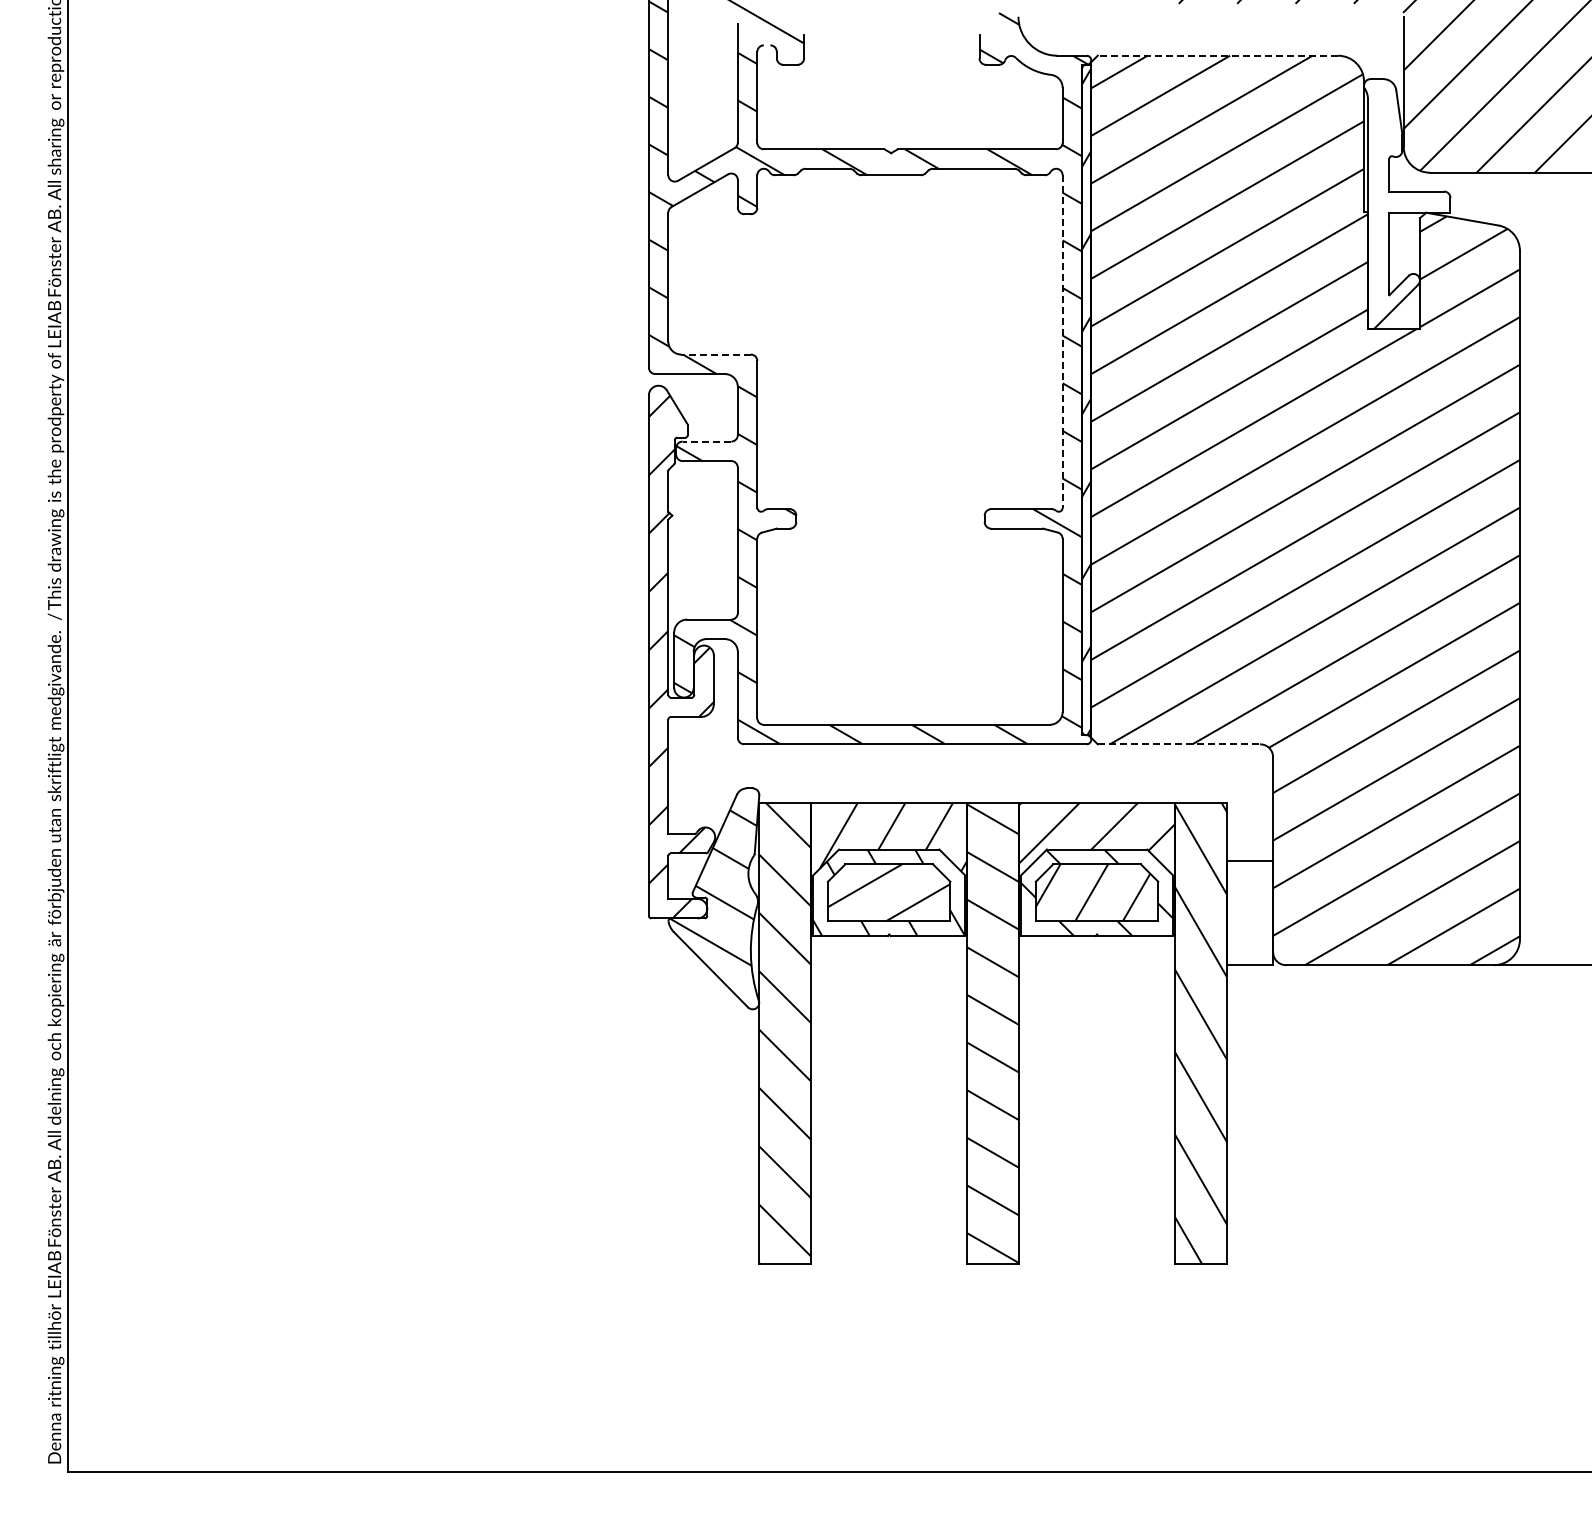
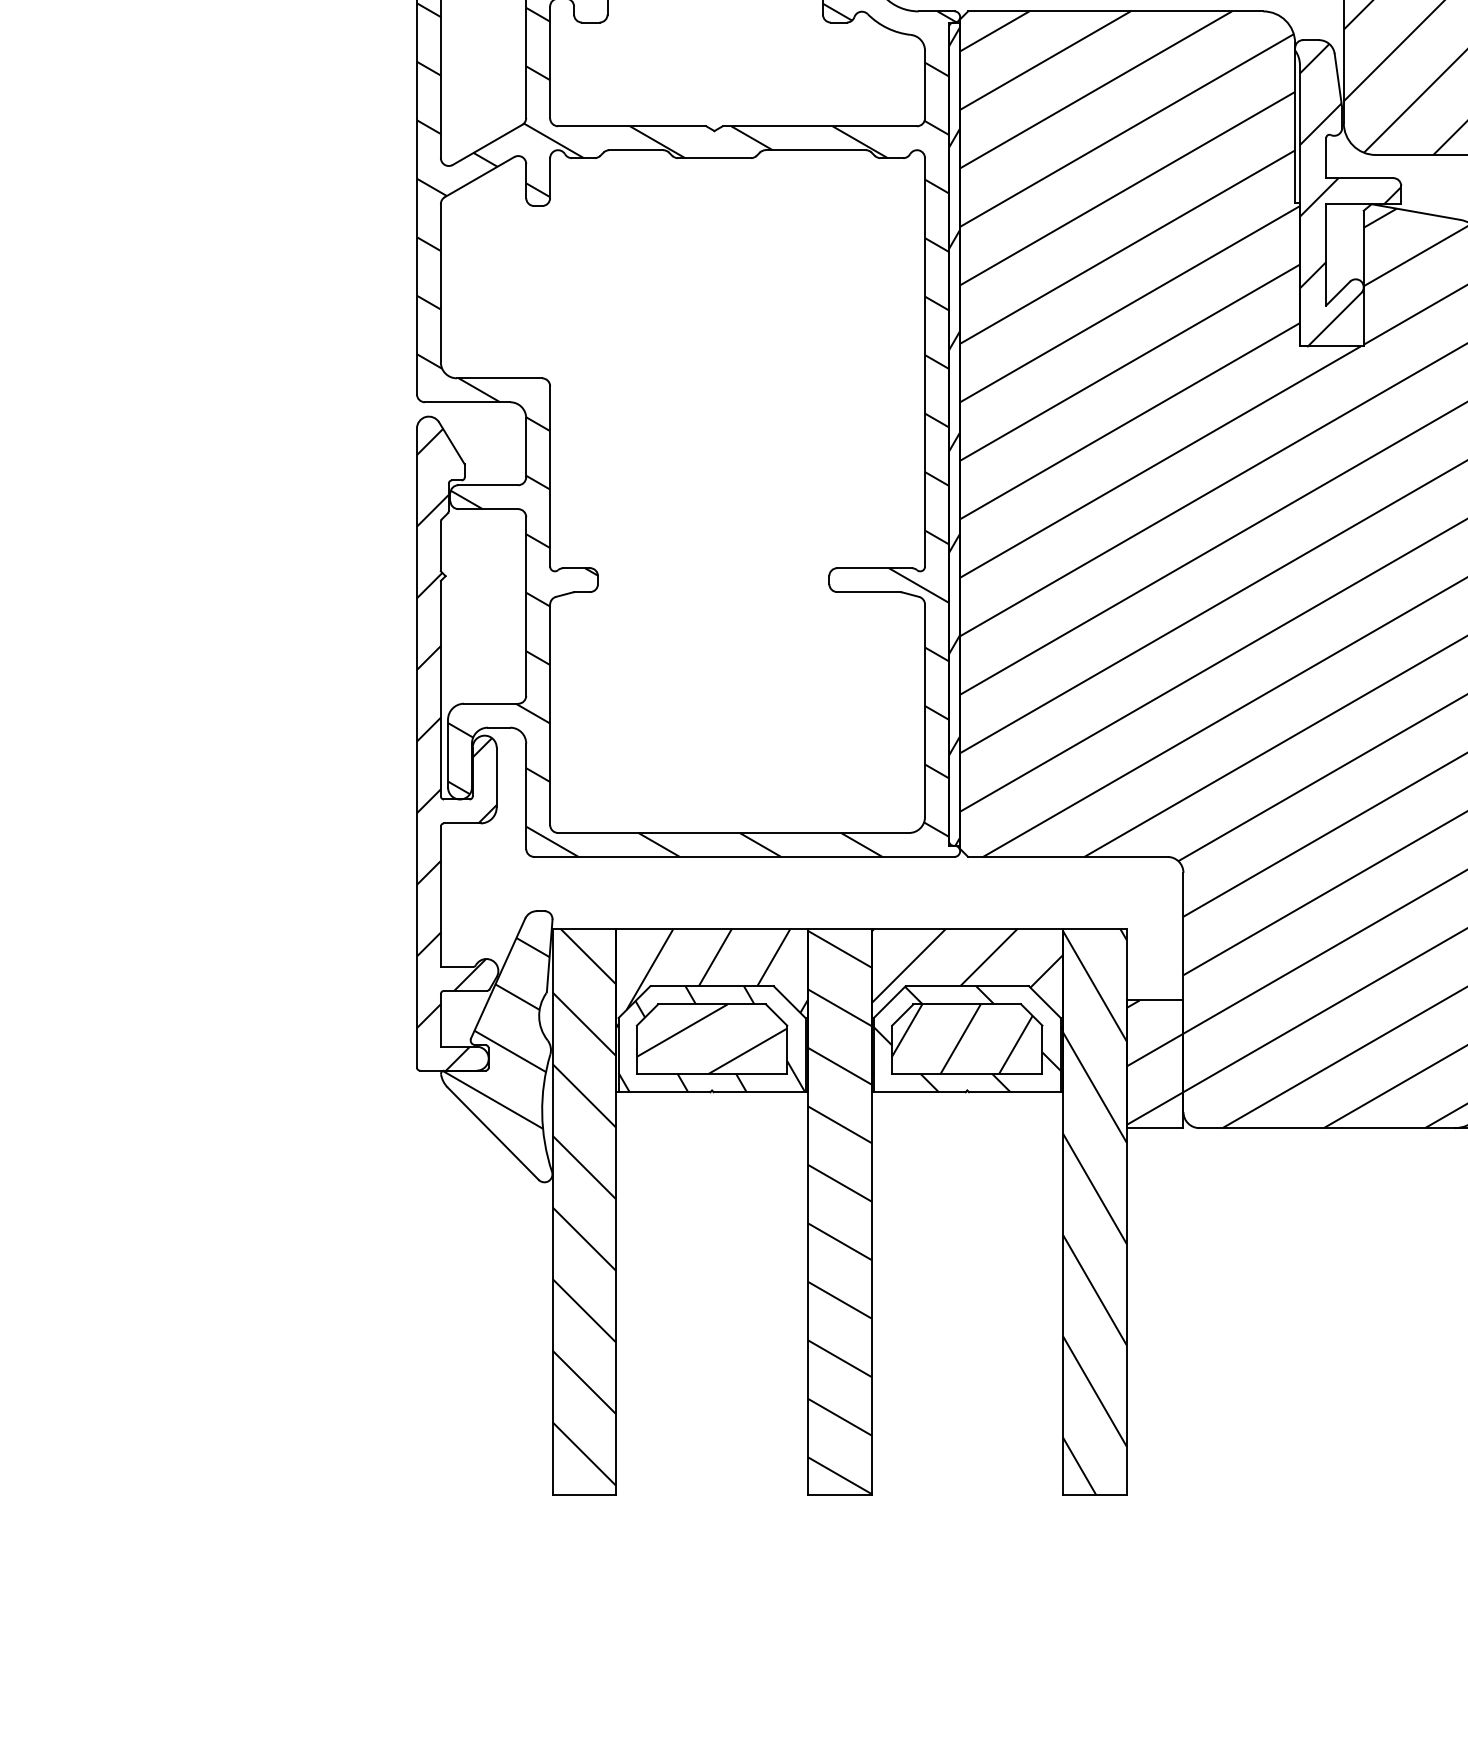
line: (1217, 55) -> (1115, 11), dashed -> solid
hatch: (1408, 181) -> (1349, 165), added
line: (1062, 342) -> (924, 363), dashed -> solid
line: (716, 354) -> (499, 378), dashed -> solid
line: (706, 441) -> (487, 485), dashed -> solid
line: (1179, 744) -> (1068, 857), dashed -> solid
hatch: (1250, 911) -> (1155, 1062), added

